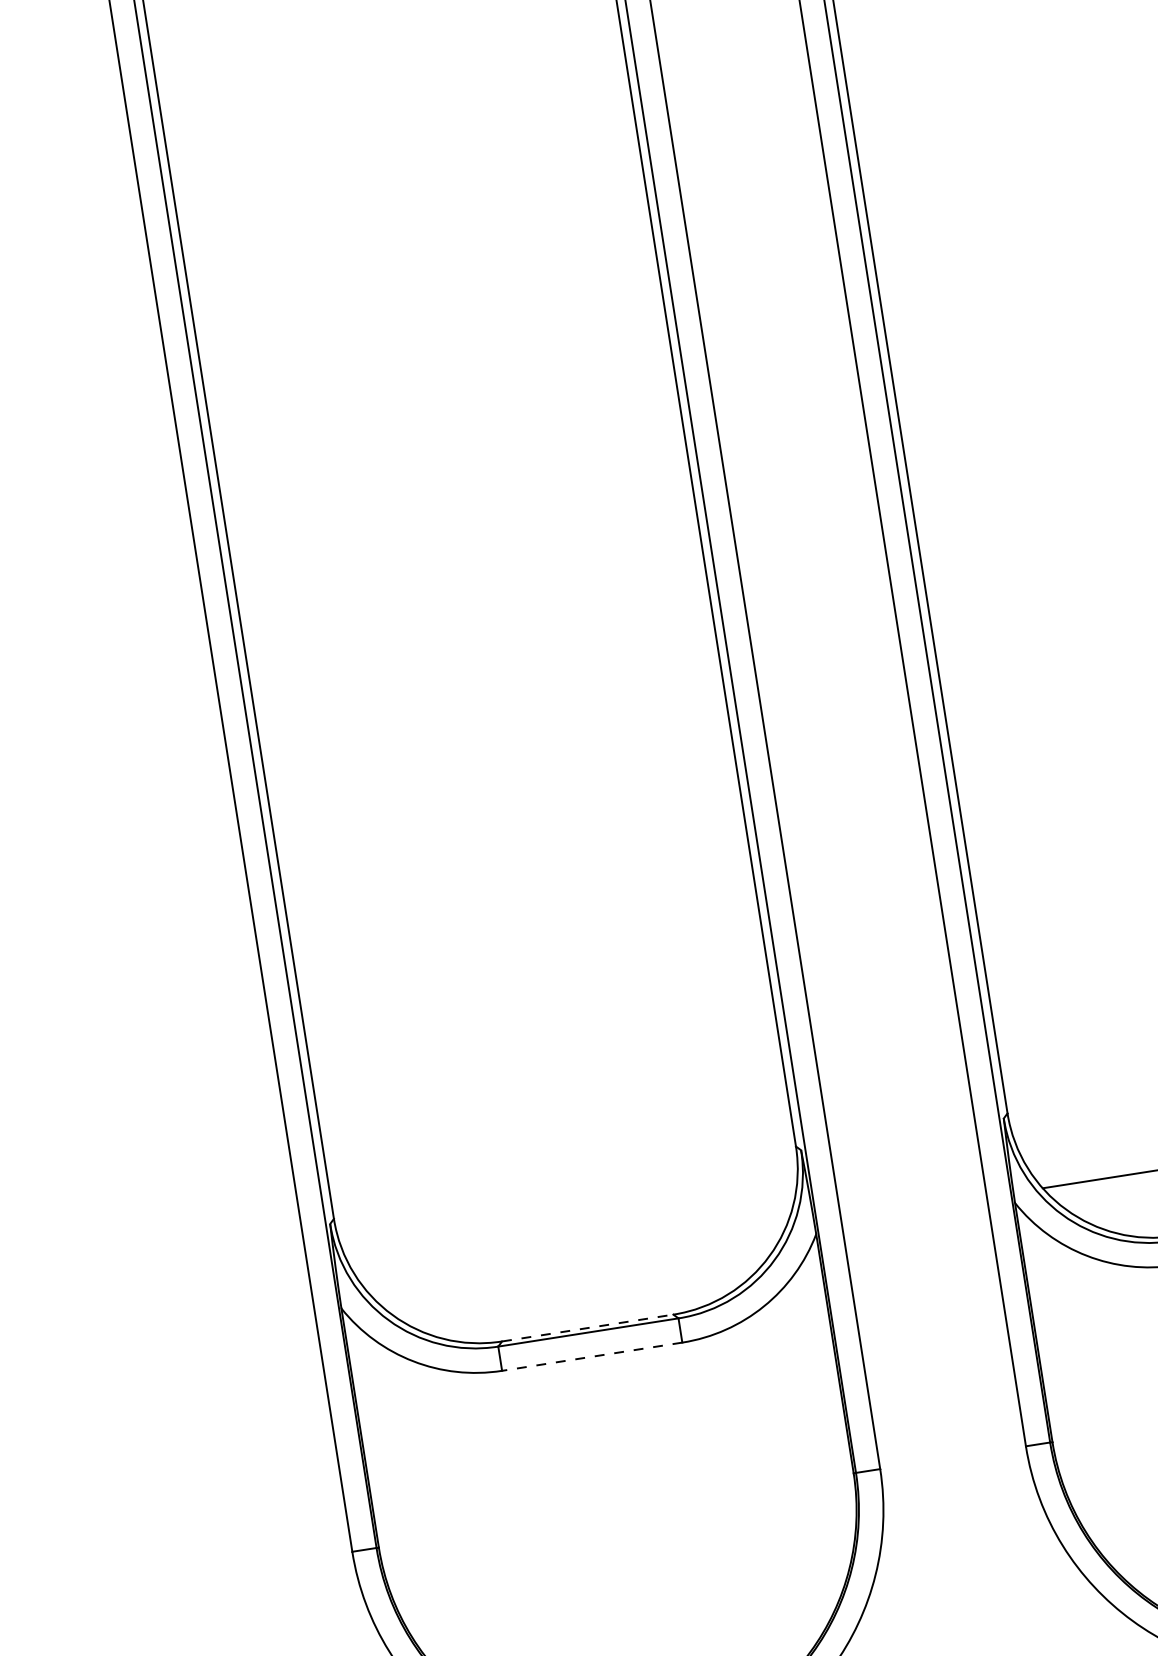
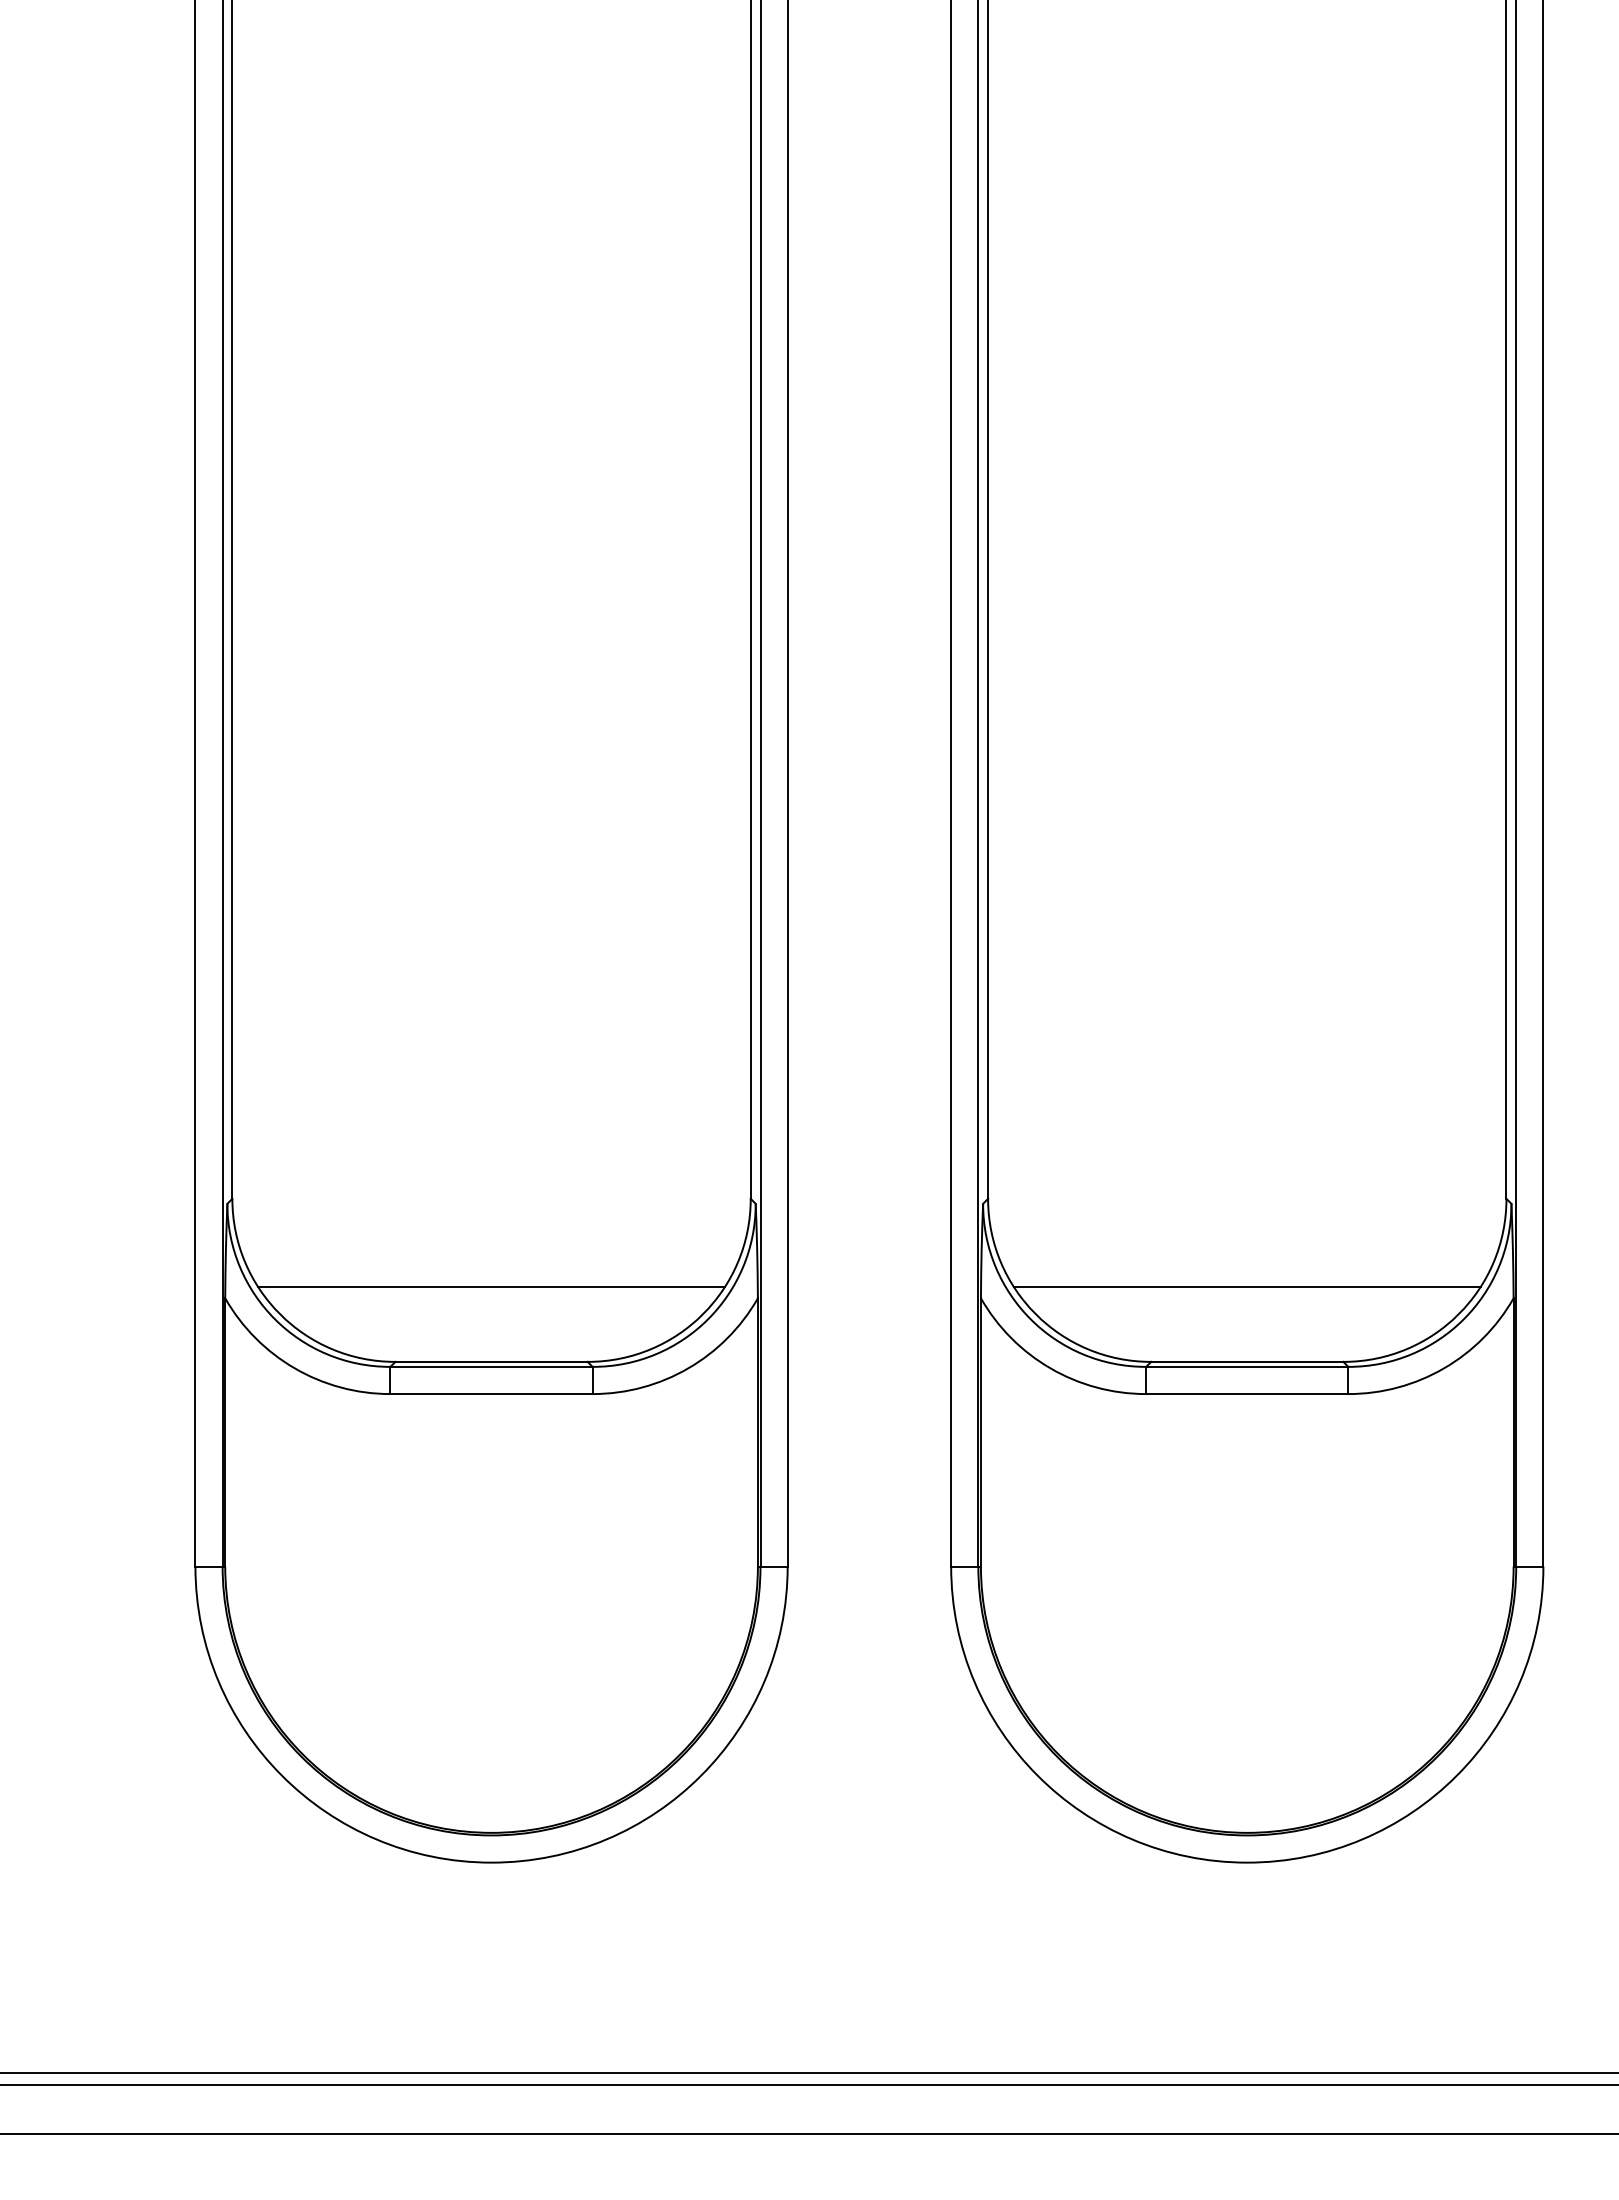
line: (577, 1260) -> (491, 1286), added
line: (588, 1327) -> (492, 1361), dashed -> solid
line: (592, 1357) -> (491, 1394), dashed -> solid

